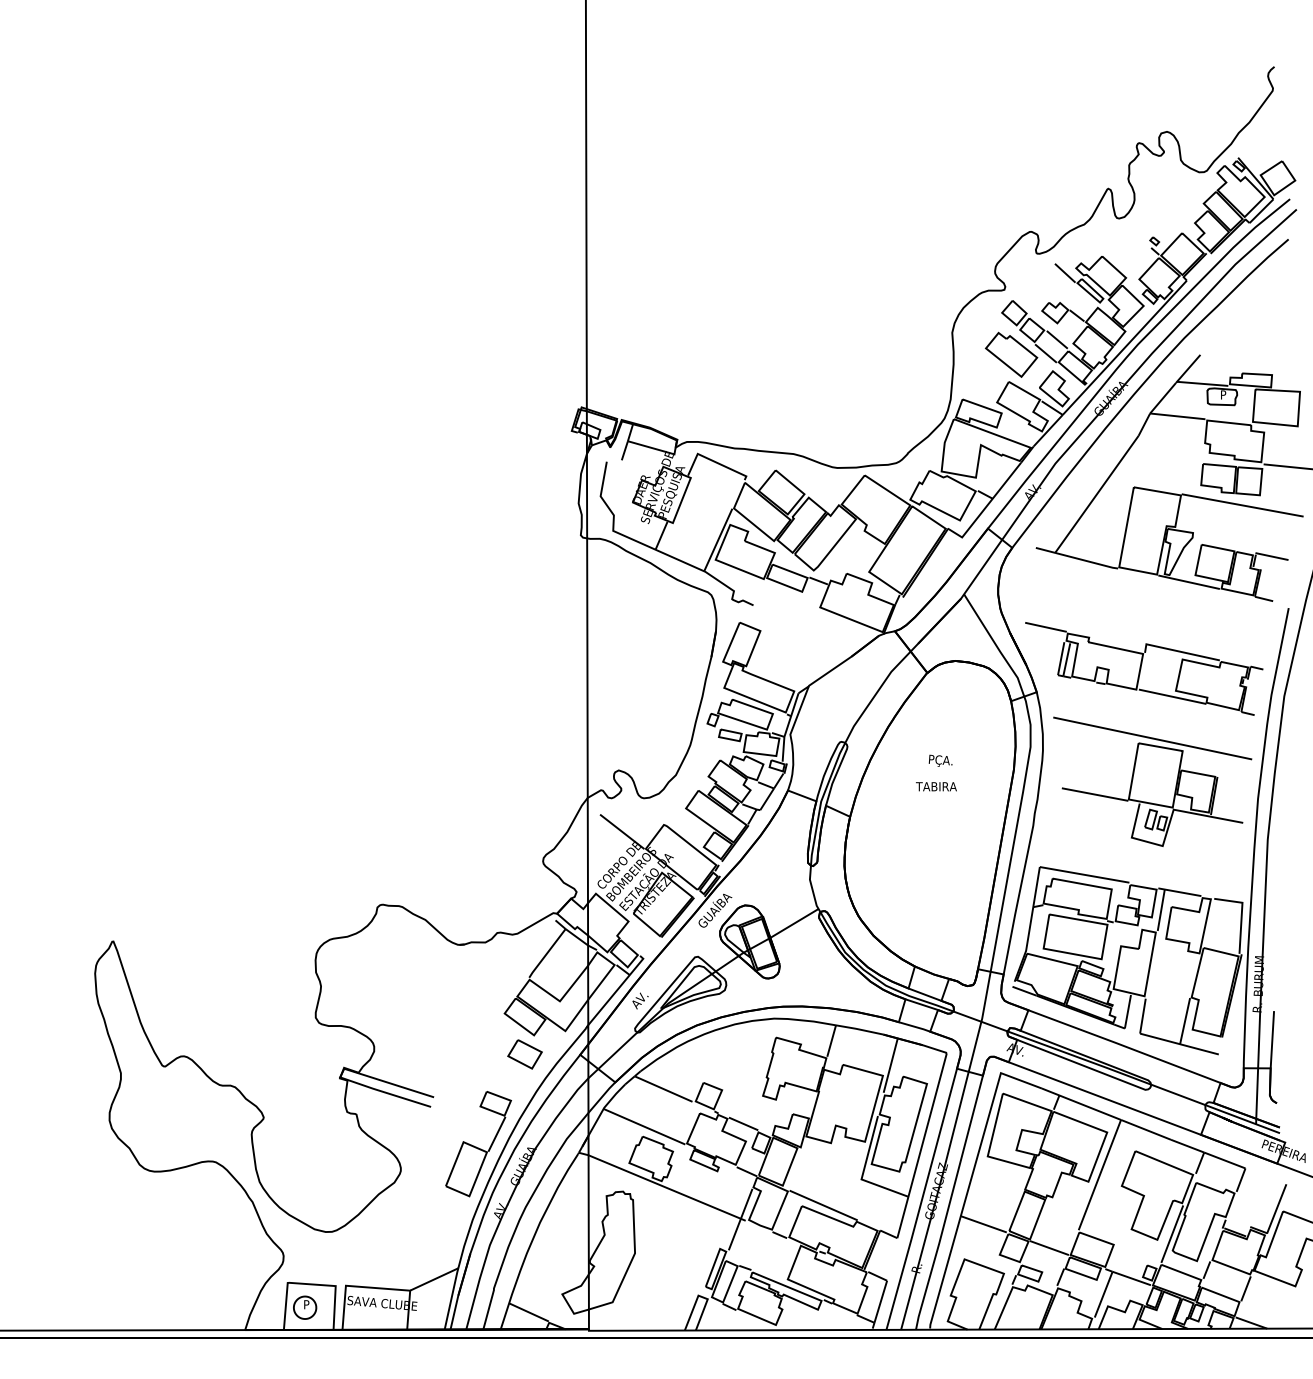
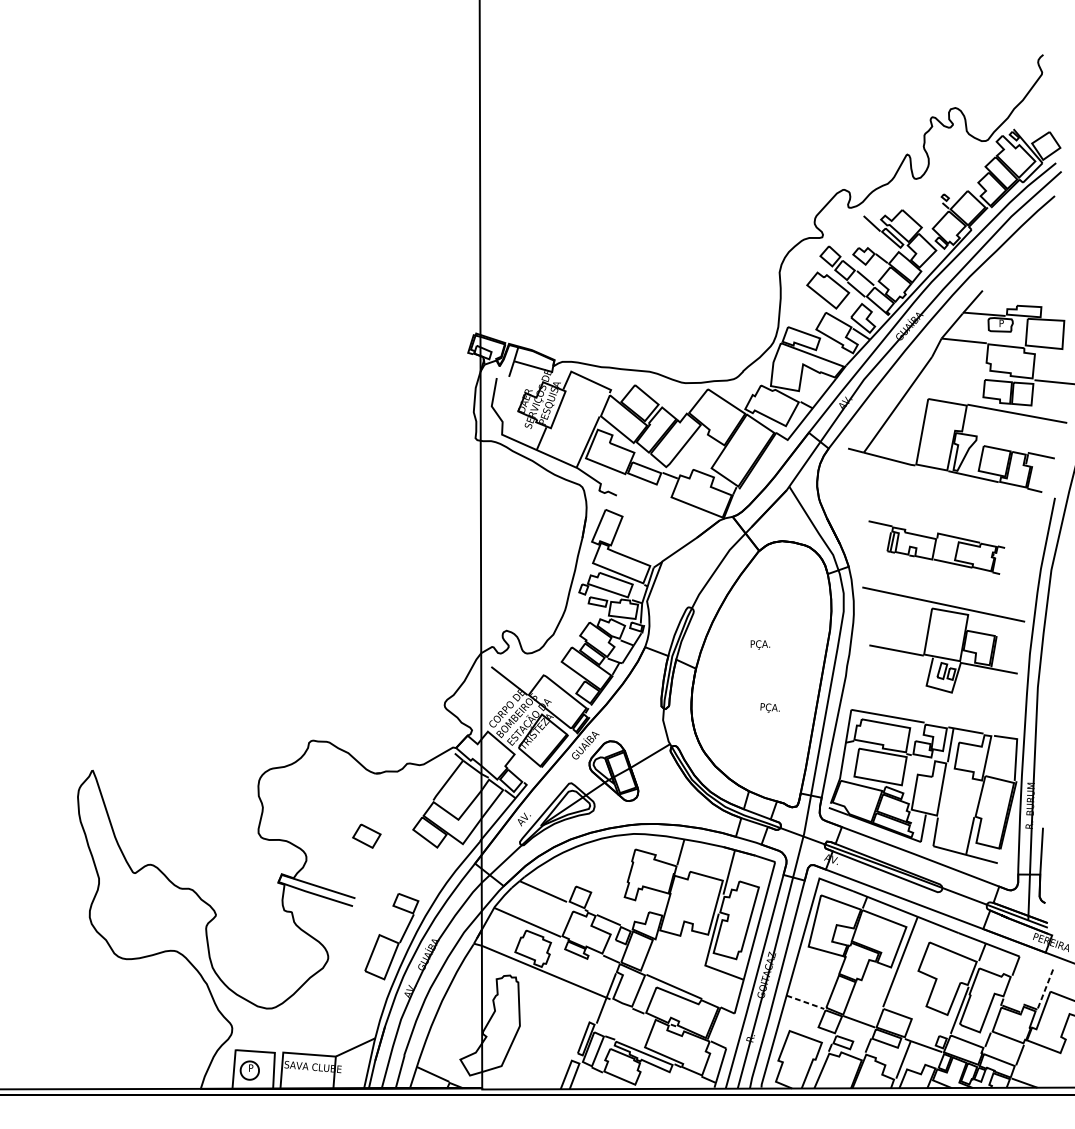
part: (1144, 668) -> (936, 547), size x0.7
text: (940, 760) -> (769, 707), moved
text: (936, 787) -> (766, 644), TABIRA -> PÇA.
part: (524, 1054) -> (366, 836), moved
line: (1276, 1209) -> (1045, 990), solid -> dashed
line: (984, 1224) -> (806, 1002), solid -> dashed

